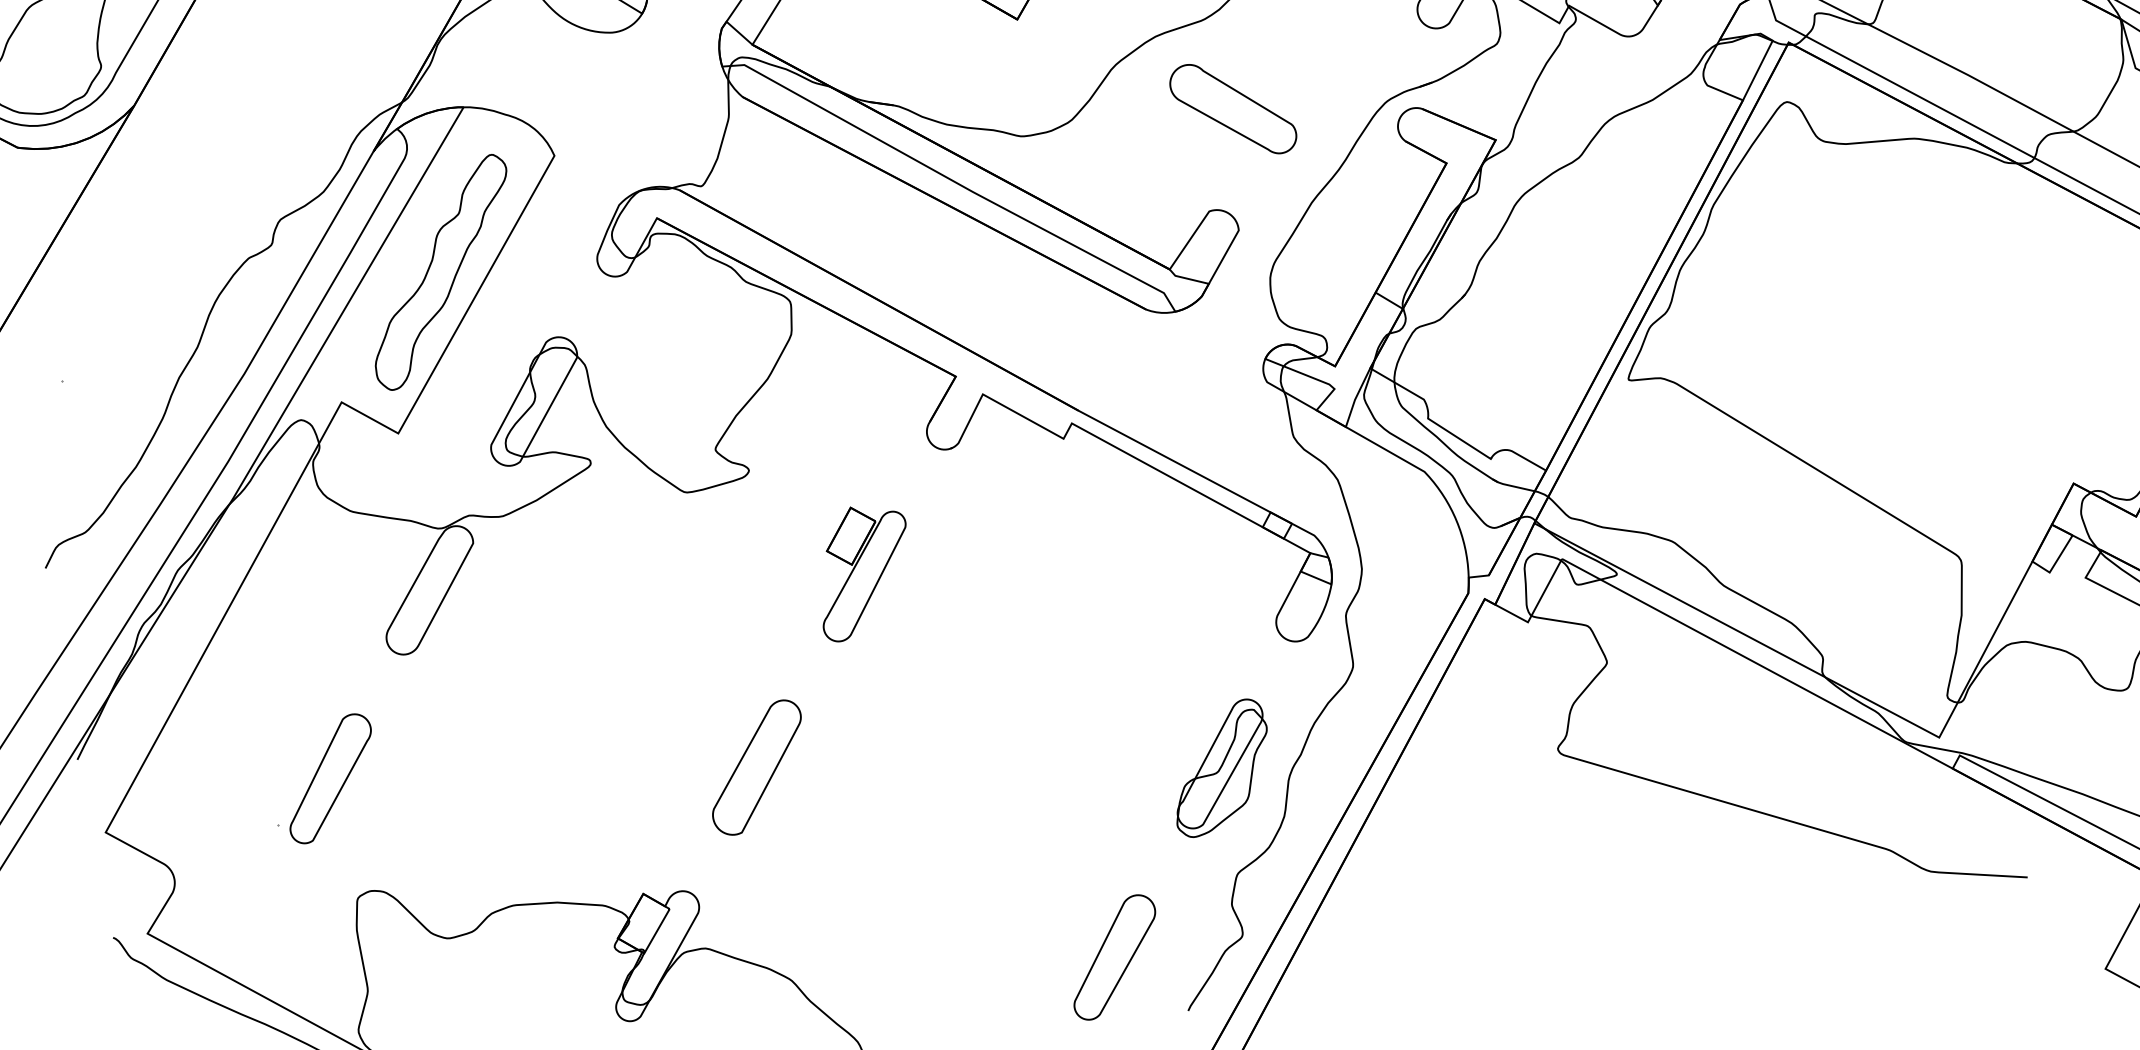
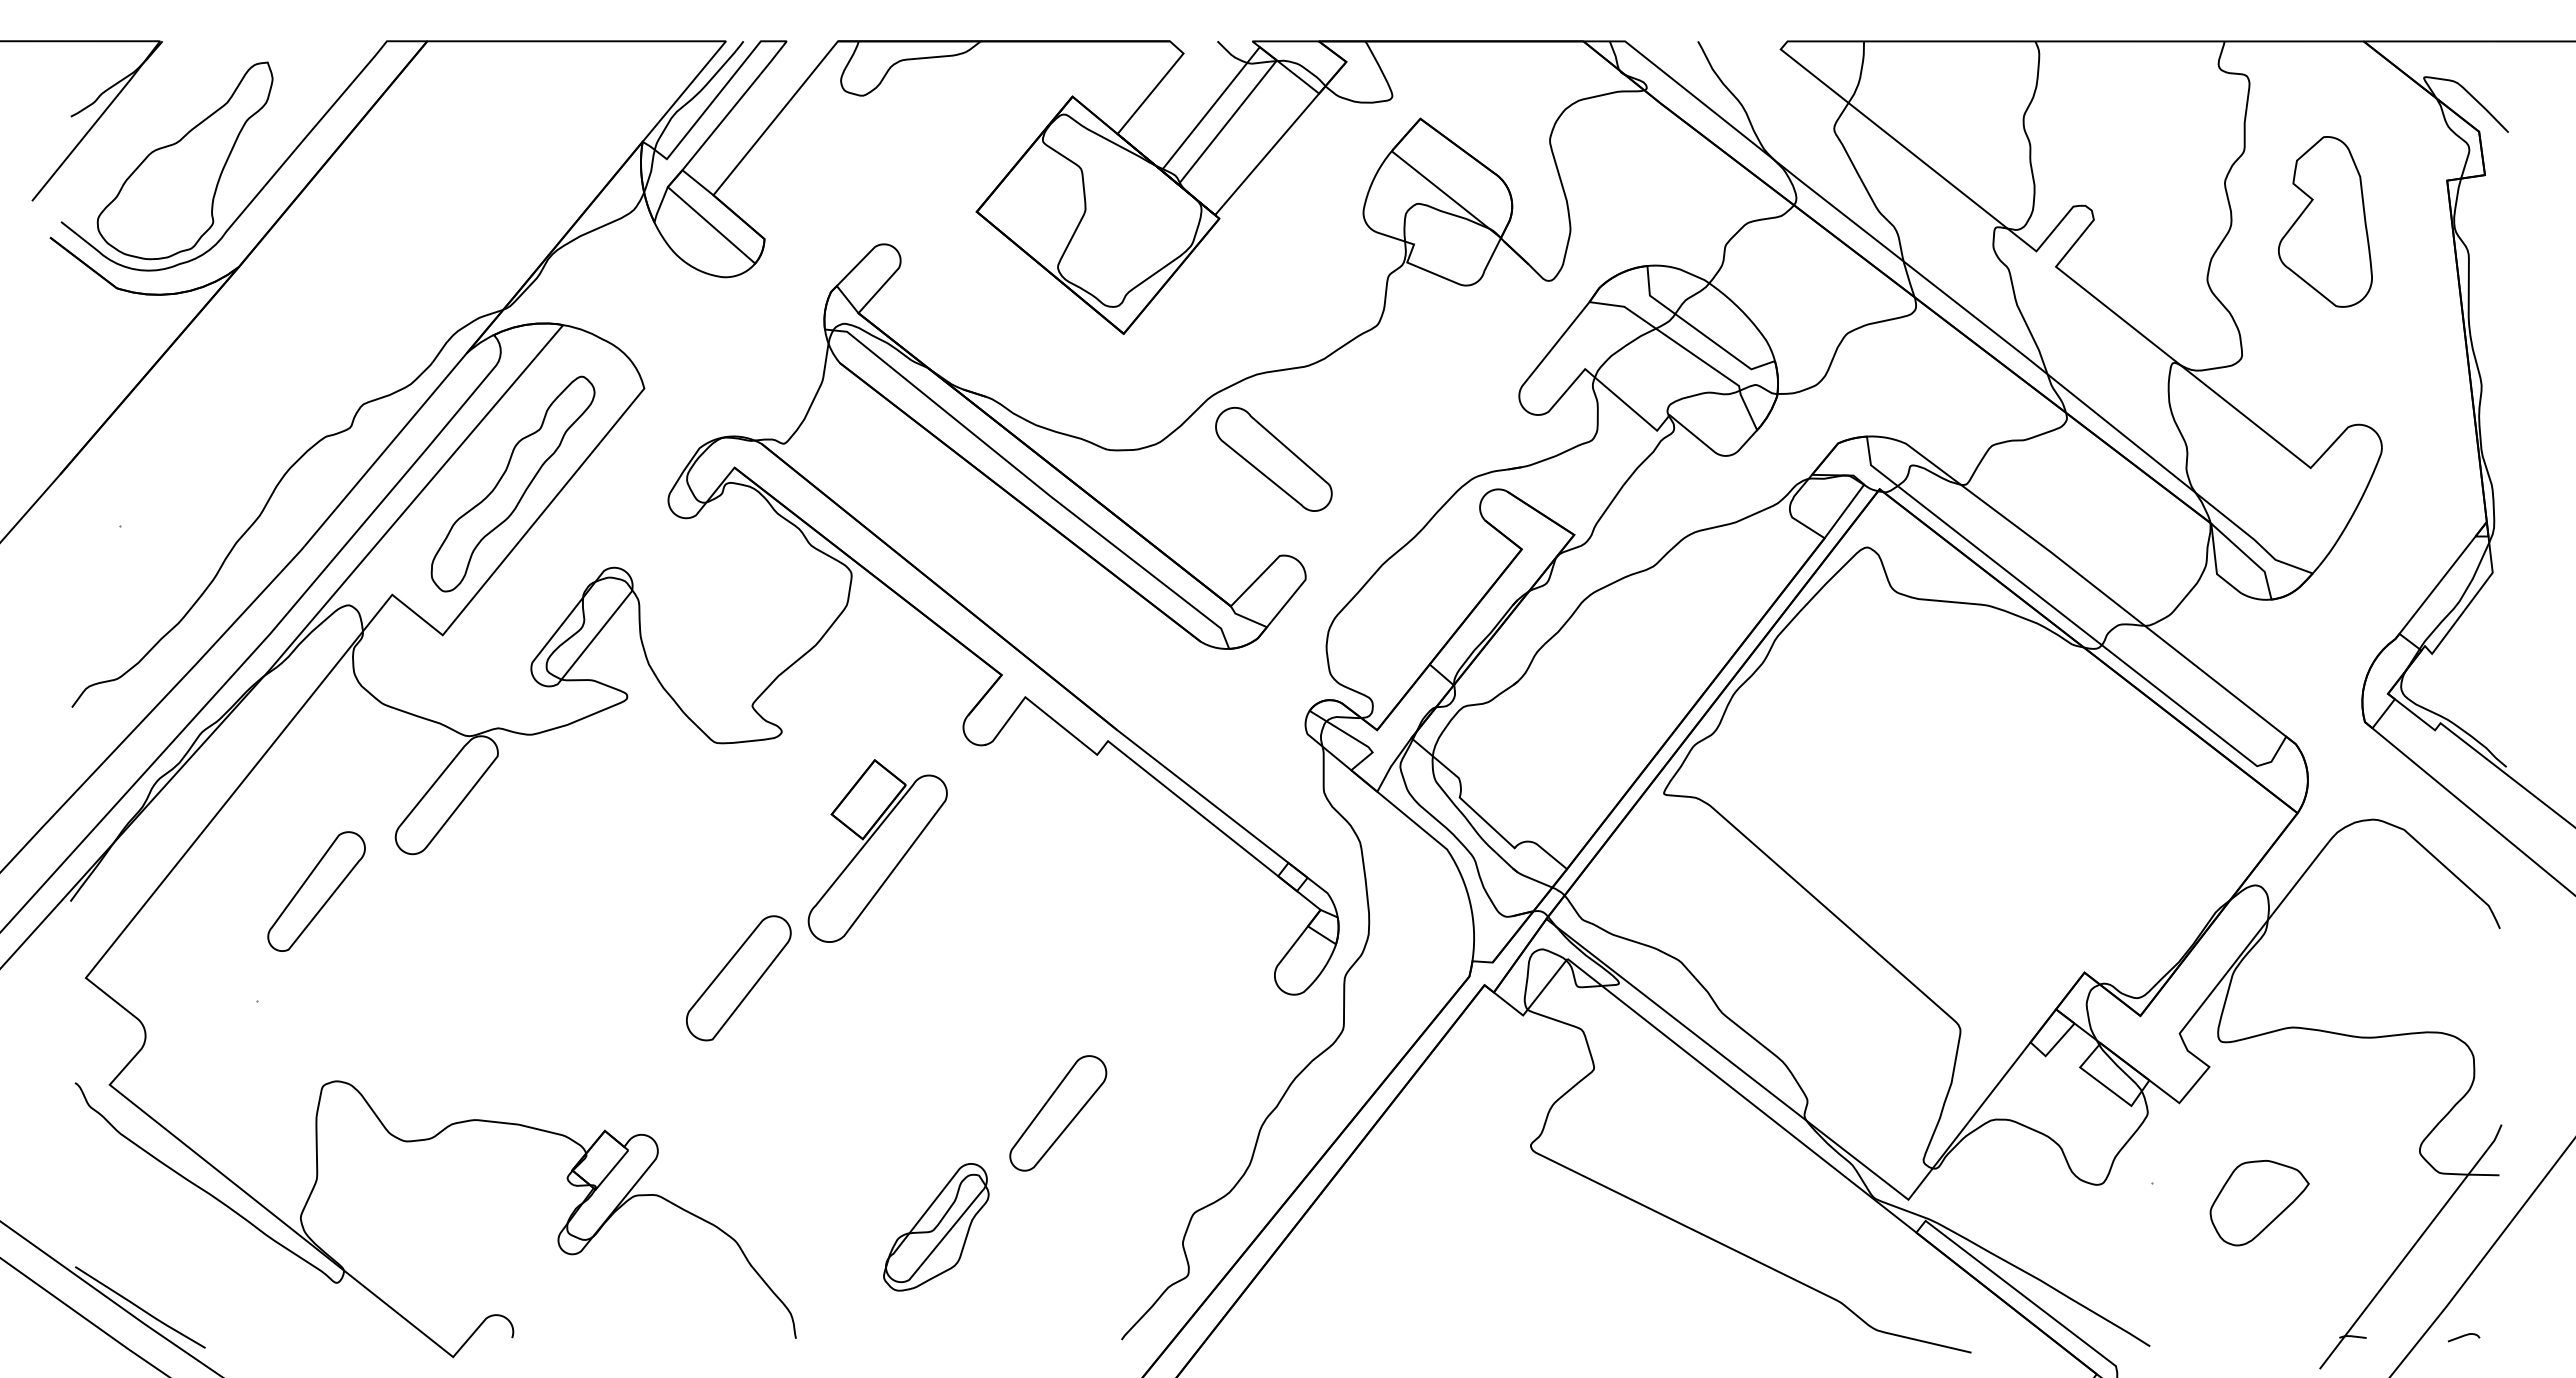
part: (1232, 109) -> (1273, 459), moved
part: (863, 570) -> (877, 850), size x1.4
part: (756, 768) -> (738, 978), moved
part: (1220, 768) -> (936, 1227), moved
part: (330, 778) -> (316, 891), moved
part: (1114, 957) -> (1058, 1113), moved

